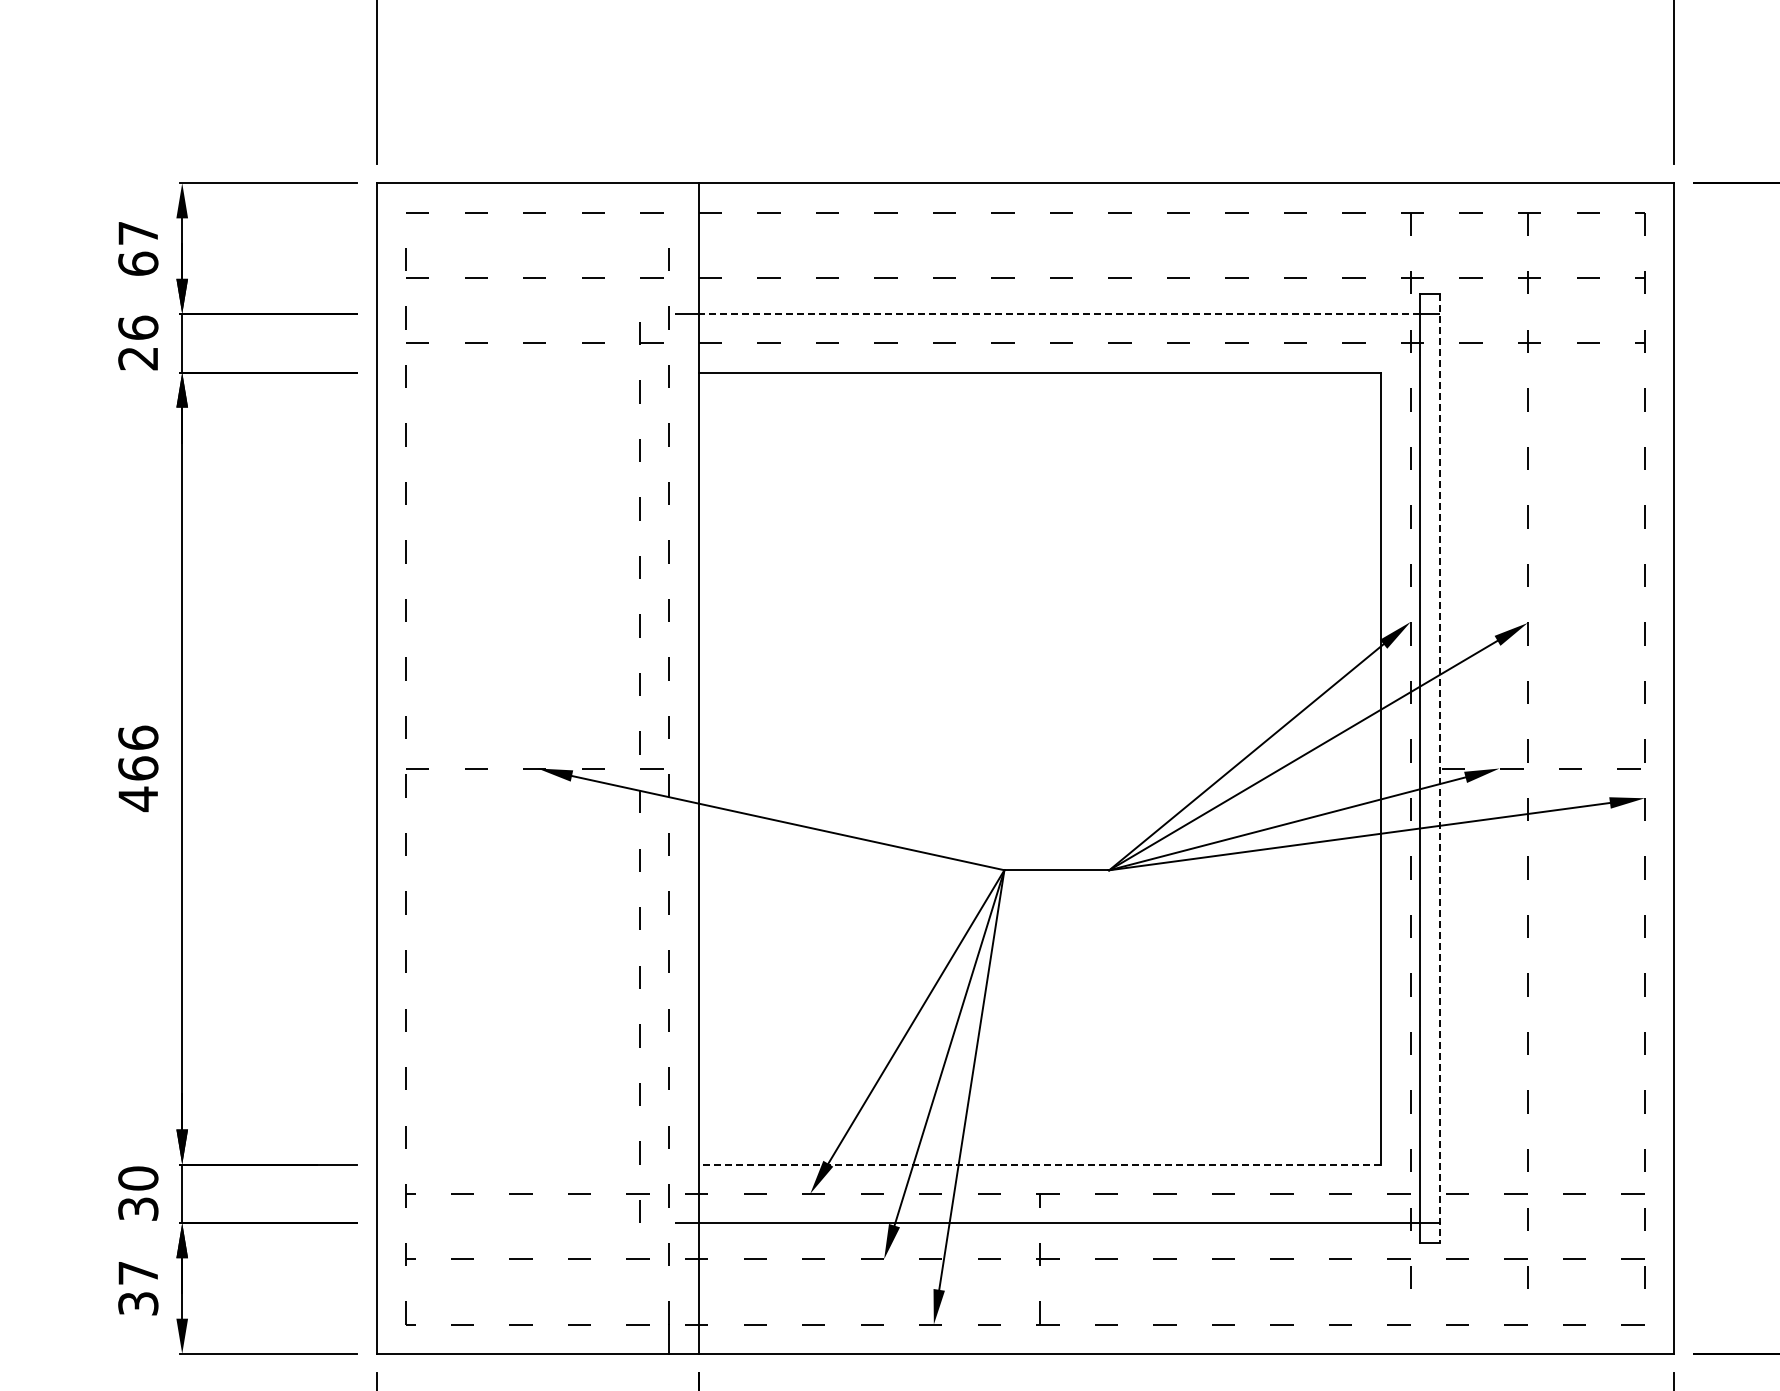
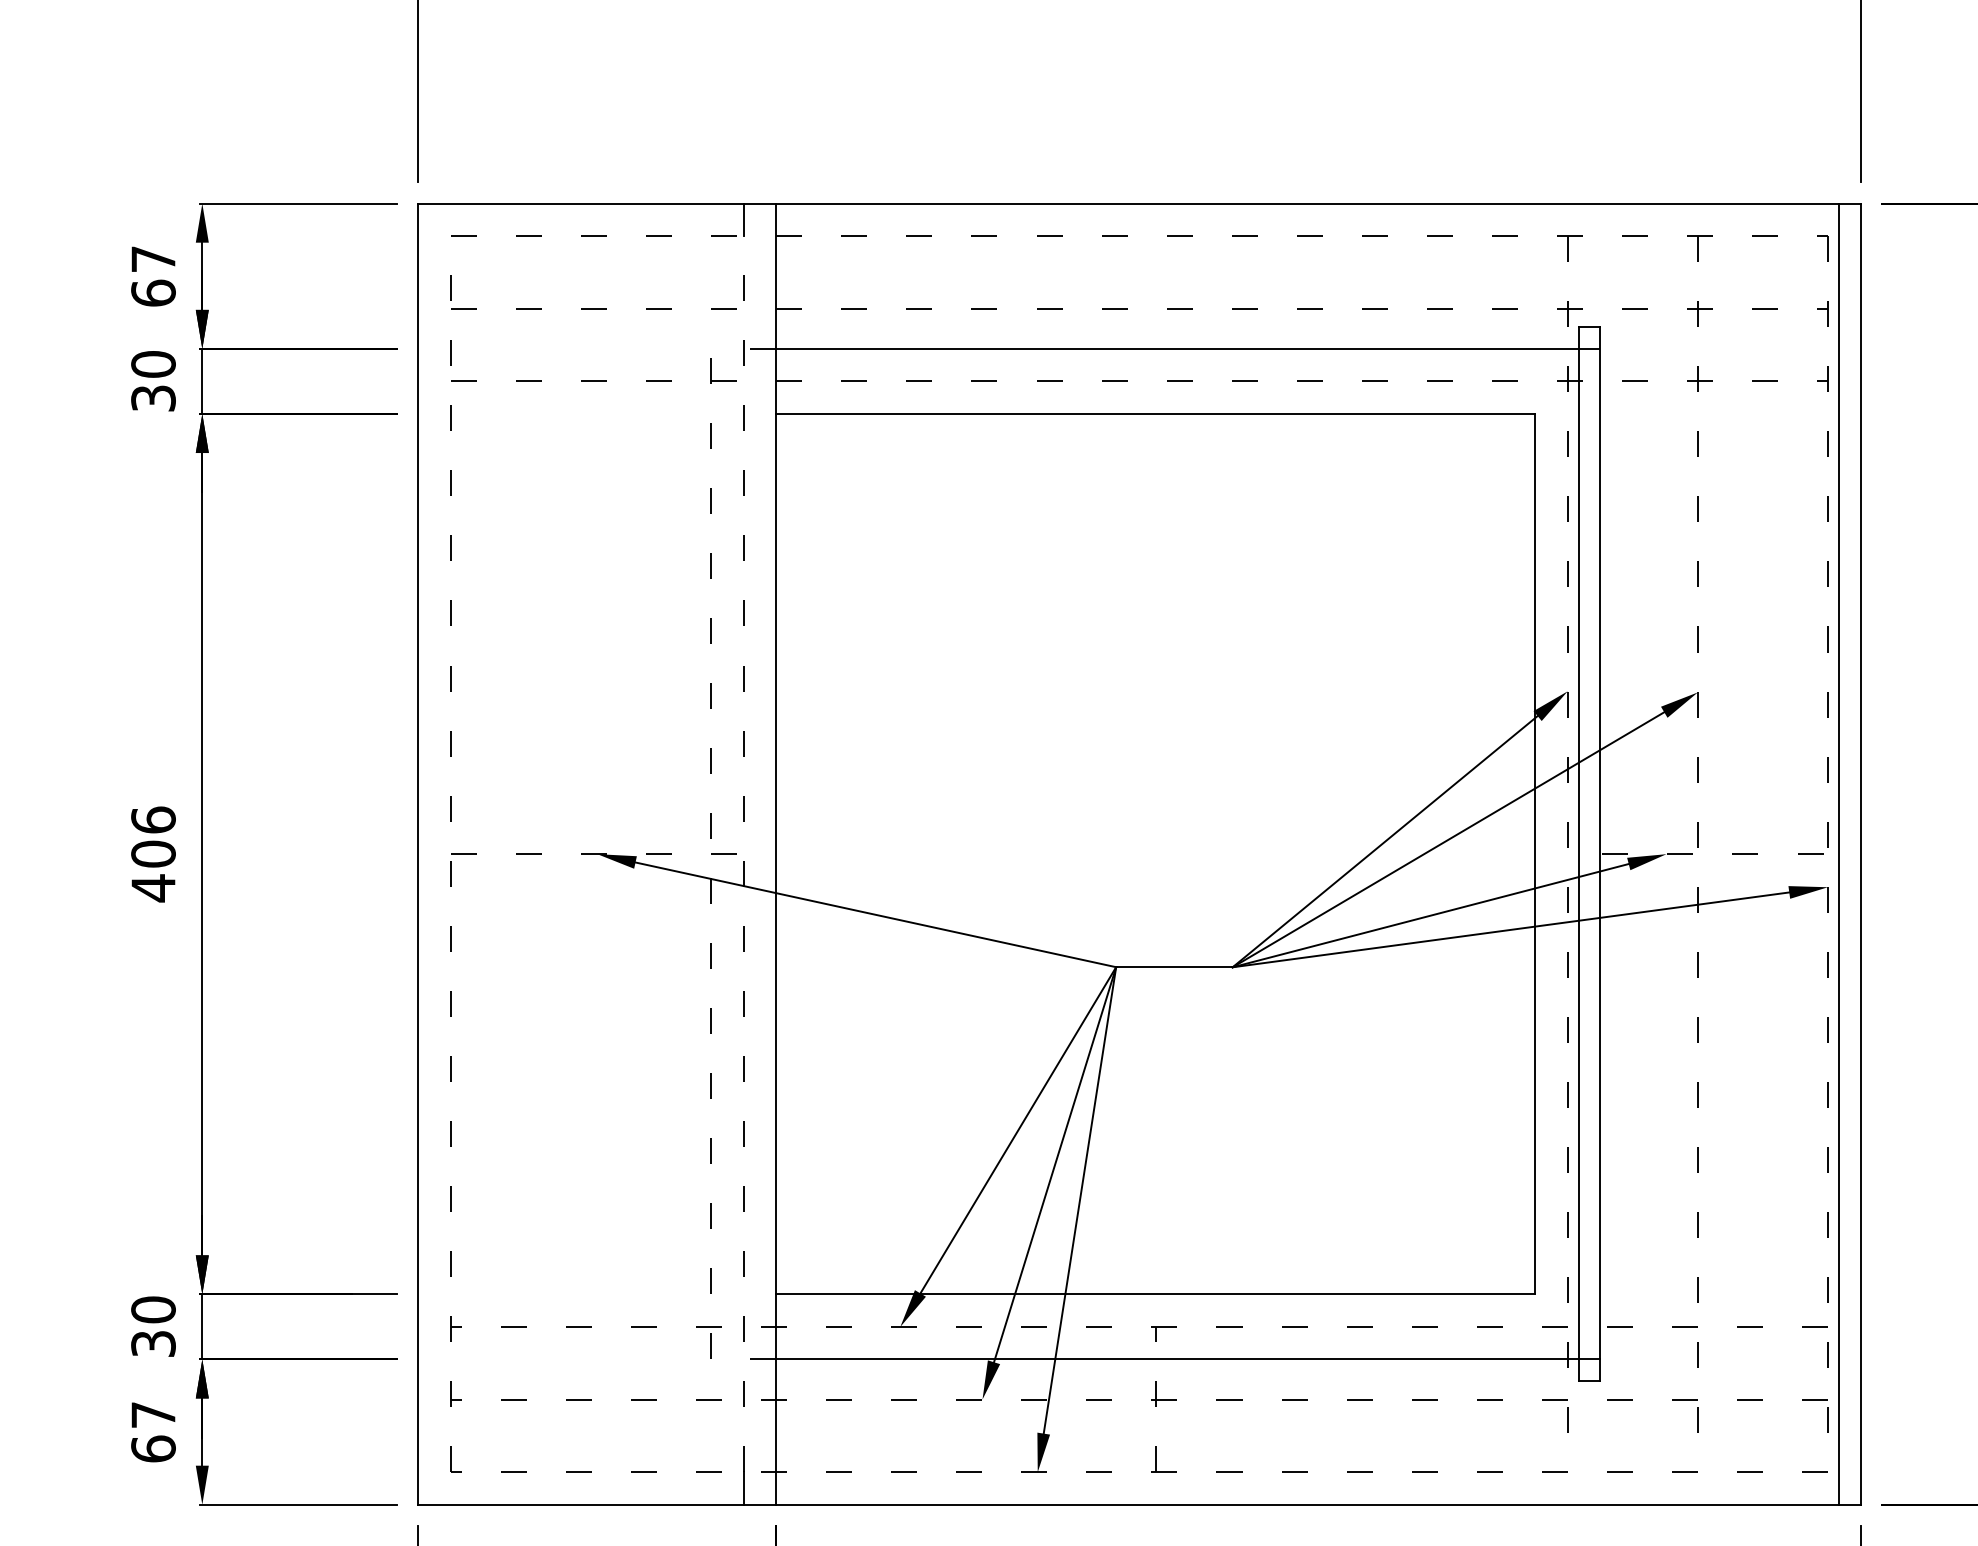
line: (669, 197) -> (743, 219), added
line: (1059, 313) -> (1177, 348), dashed -> solid
text: (138, 342) -> (153, 380), 26 -> 30
text: (138, 768) -> (153, 854), 466 -> 406
line: (1654, 768) -> (1838, 854), added
line: (1439, 769) -> (1599, 855), dashed -> solid
line: (1039, 1164) -> (1155, 1294), dashed -> solid
text: (138, 1303) -> (153, 1448), 37 -> 67

